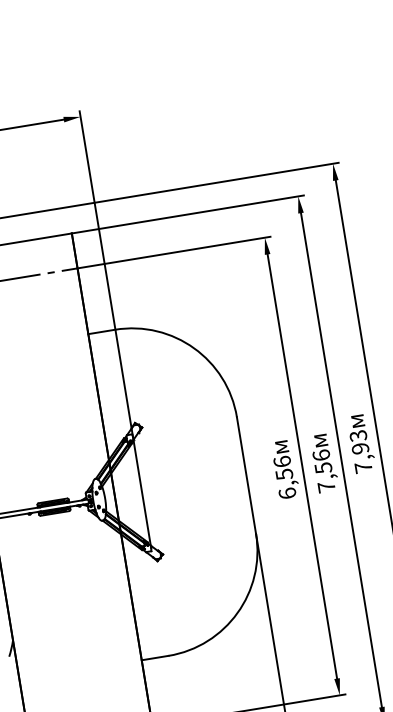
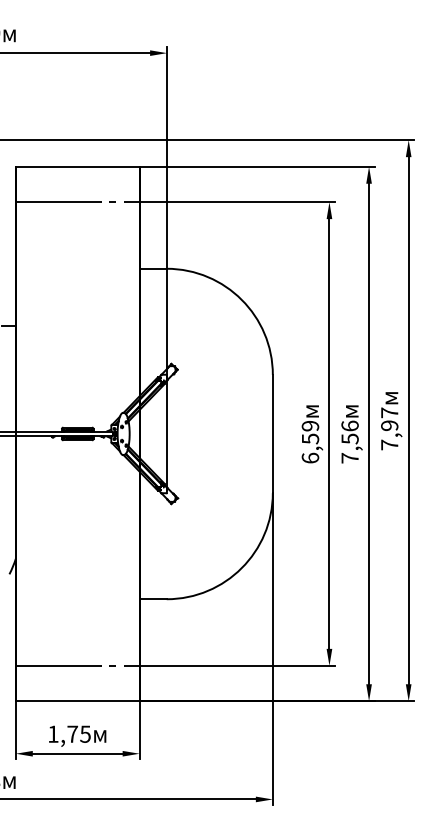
text: (358, 435) -> (389, 412), 7,93 -> 7,97
text: (282, 461) -> (310, 425), 6,56 -> 6,59

